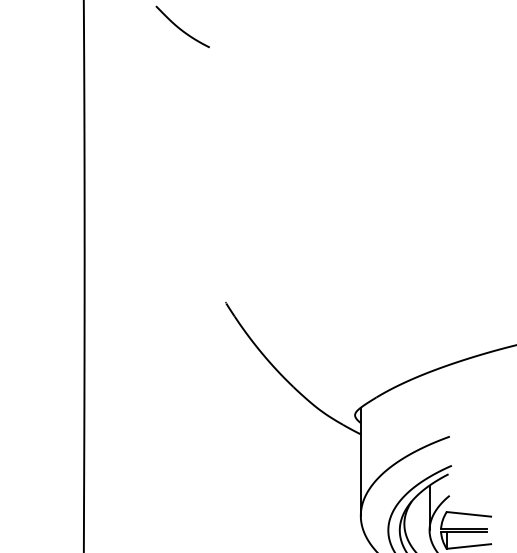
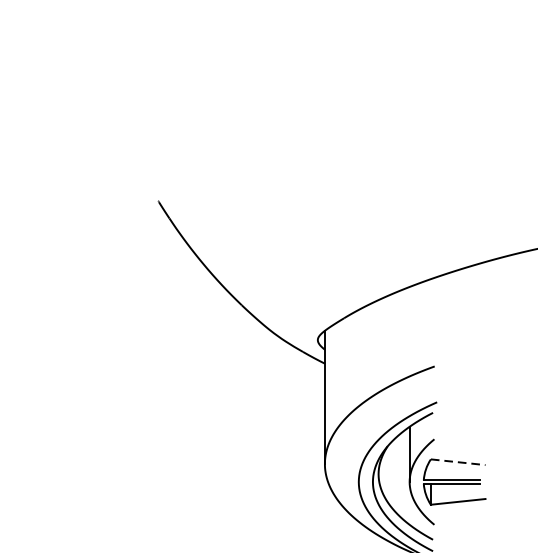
line: (469, 514) -> (458, 462), solid -> dashed

